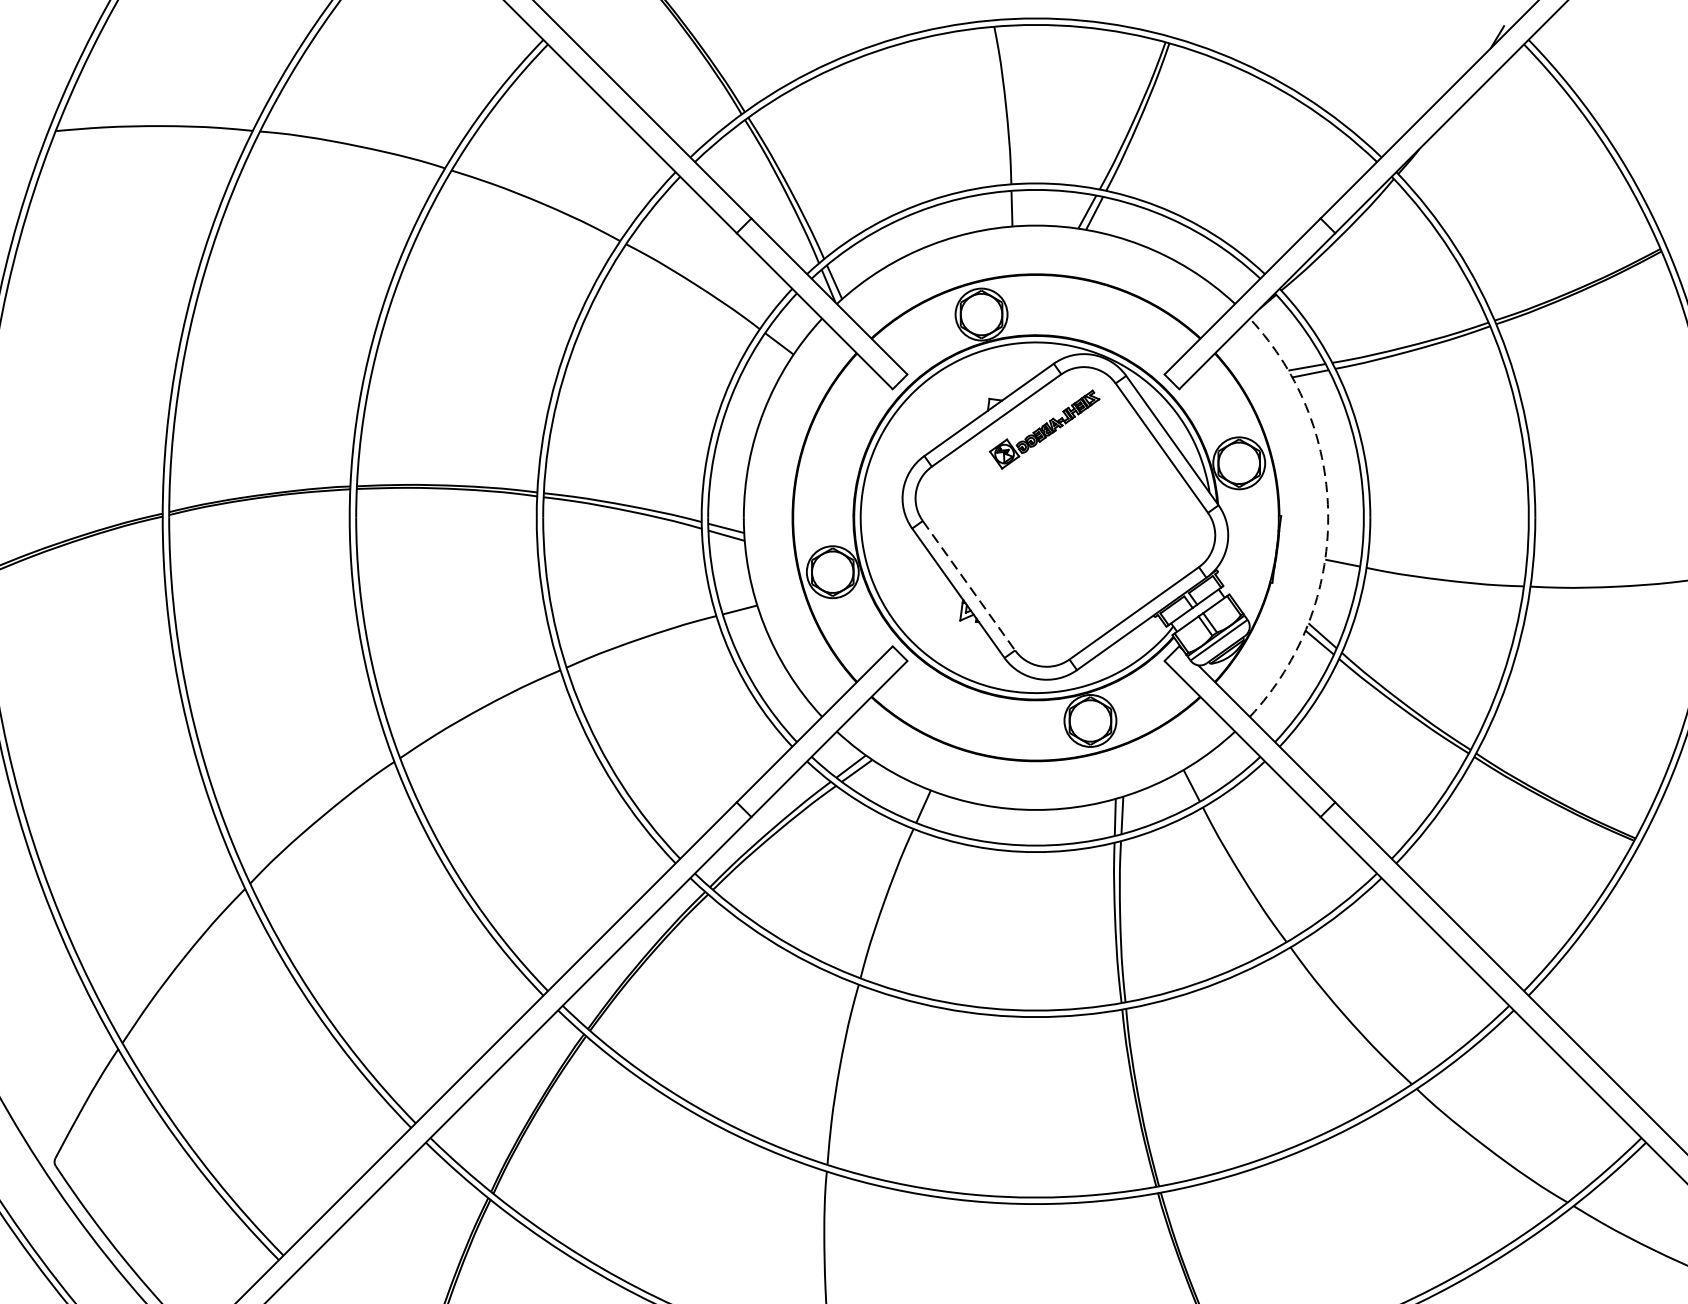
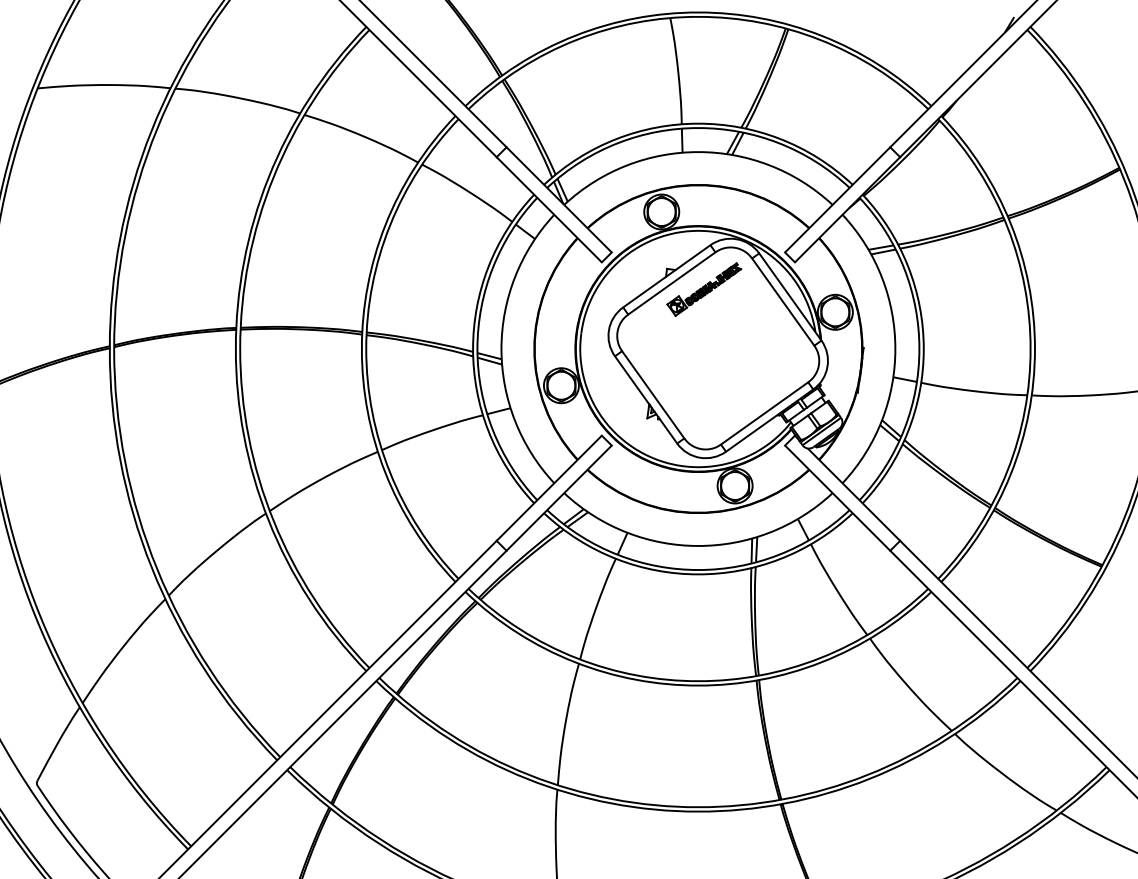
arc: (1328, 518) -> (895, 349), dashed -> solid
line: (969, 585) -> (653, 394), dashed -> solid

